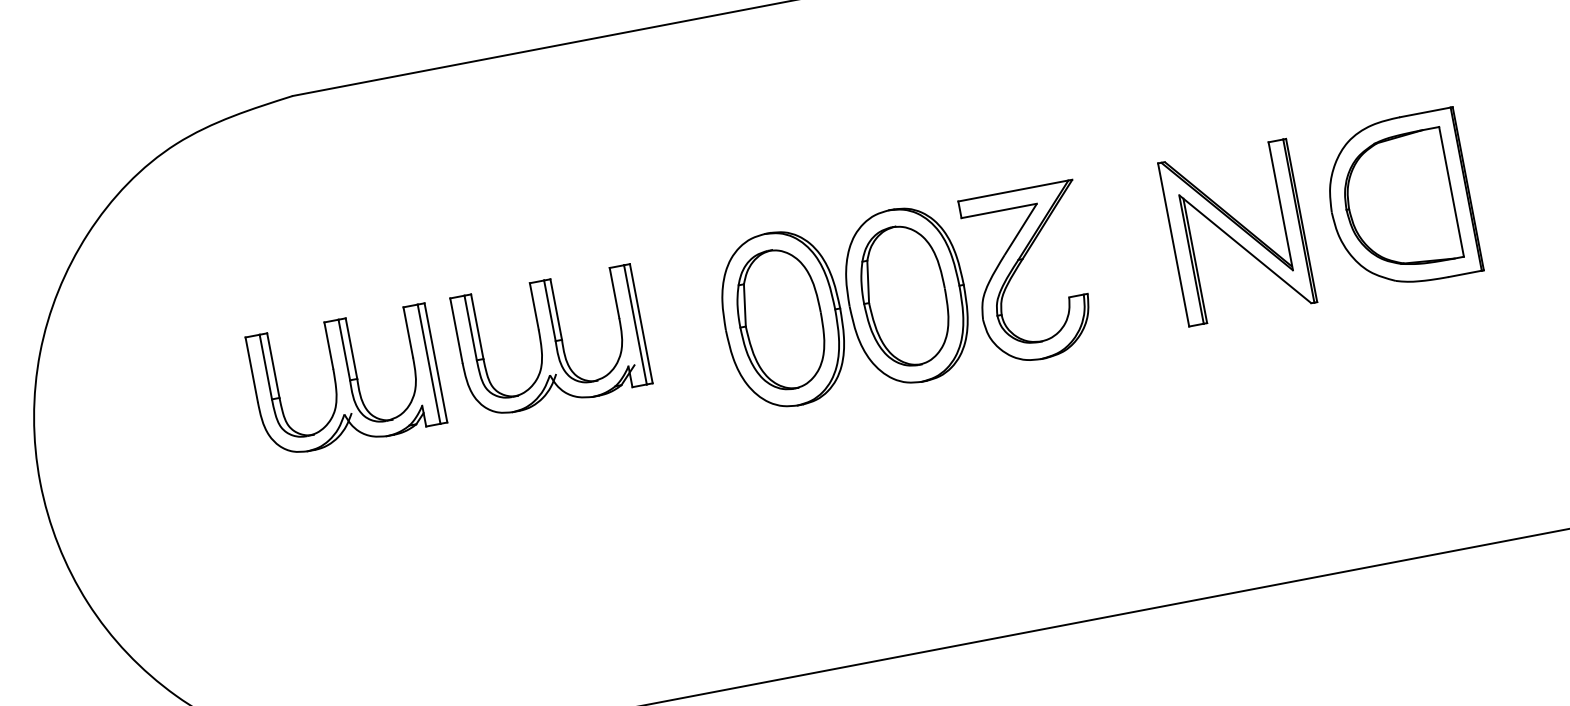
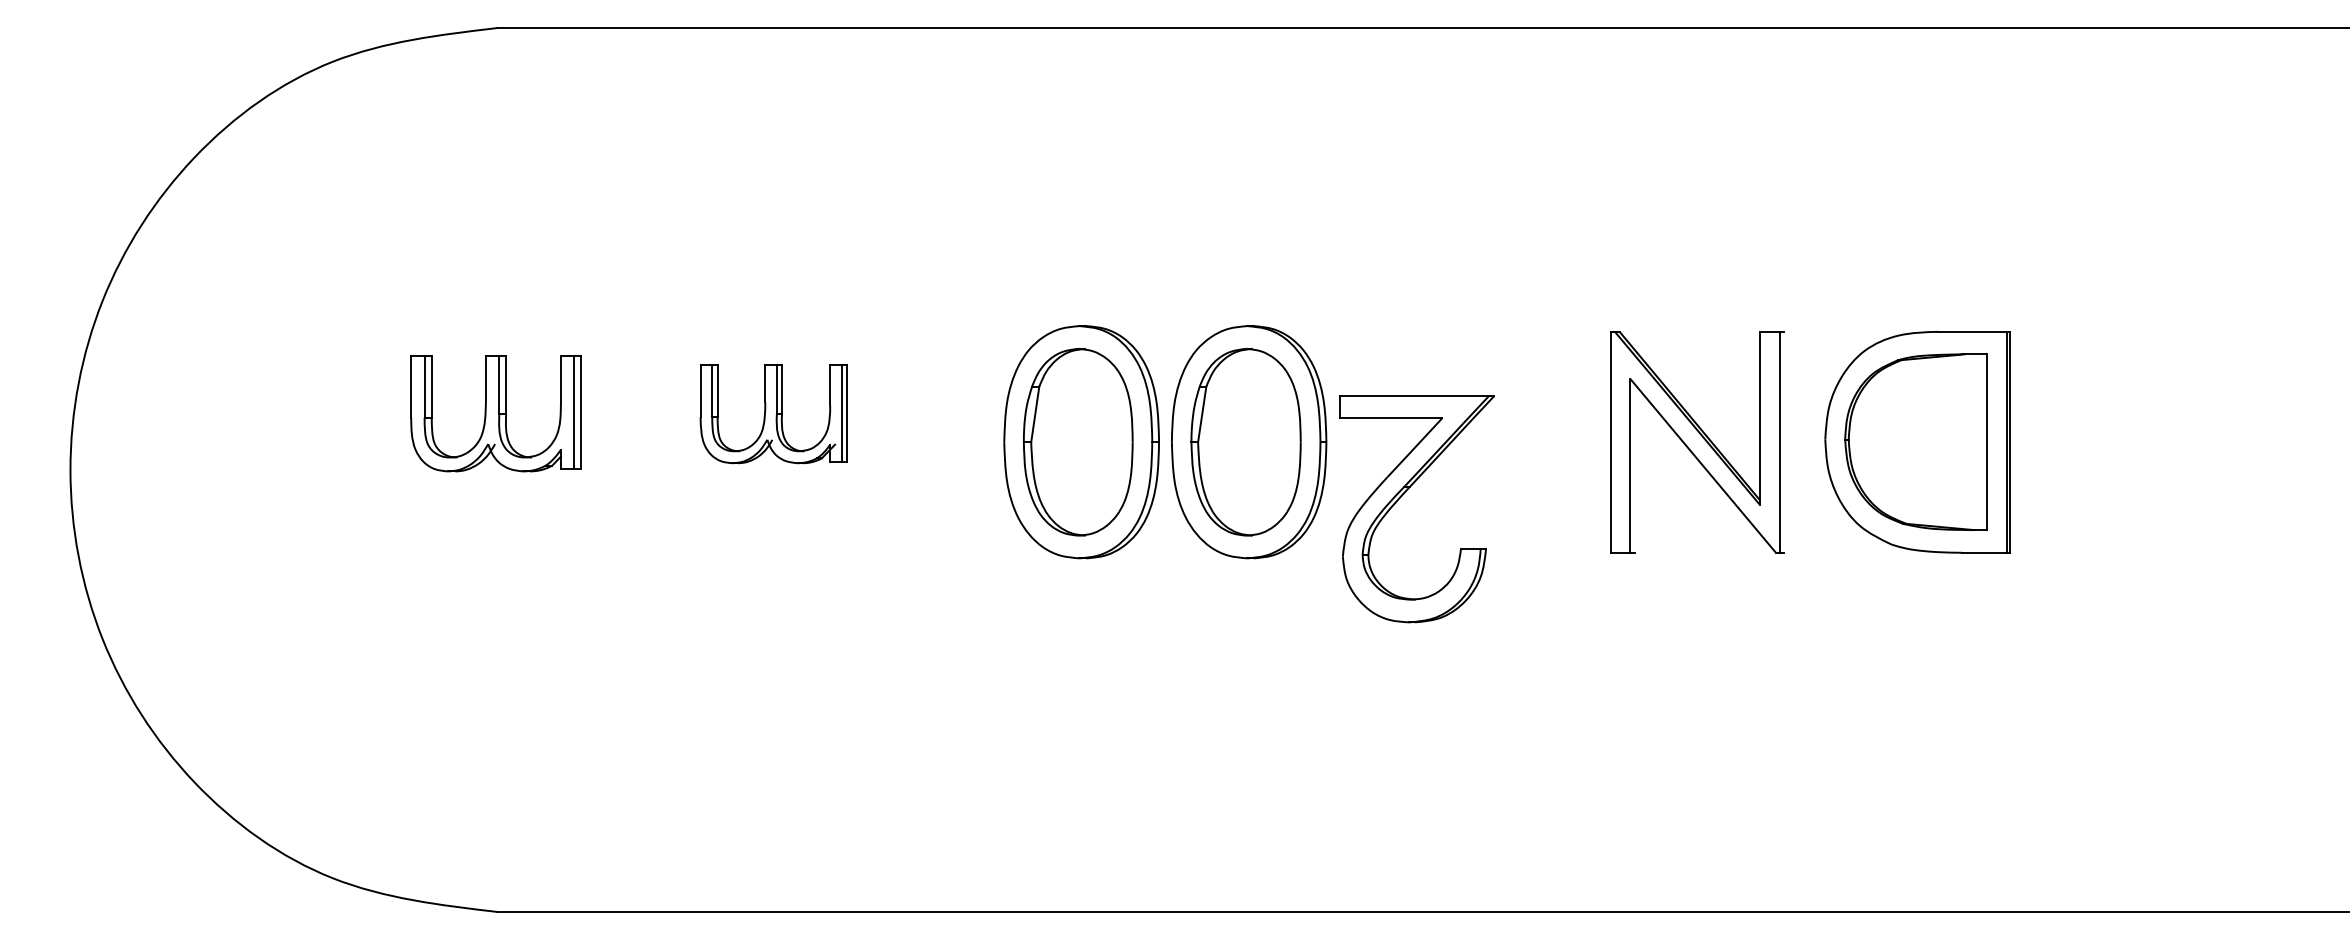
line: (1301, 220) -> (1783, 441), removed
line: (1195, 260) -> (1634, 468), removed
part: (1019, 266) -> (1403, 495), moved
part: (551, 341) -> (773, 413), size x0.6
part: (346, 380) -> (495, 413), size x0.7

